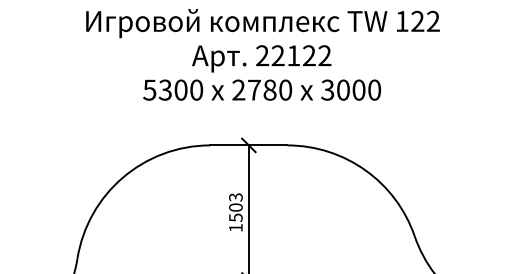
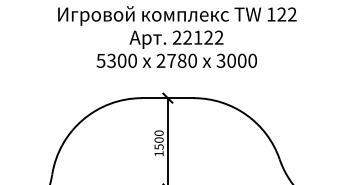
text: (234, 197) -> (158, 133), 1503 -> 1500

